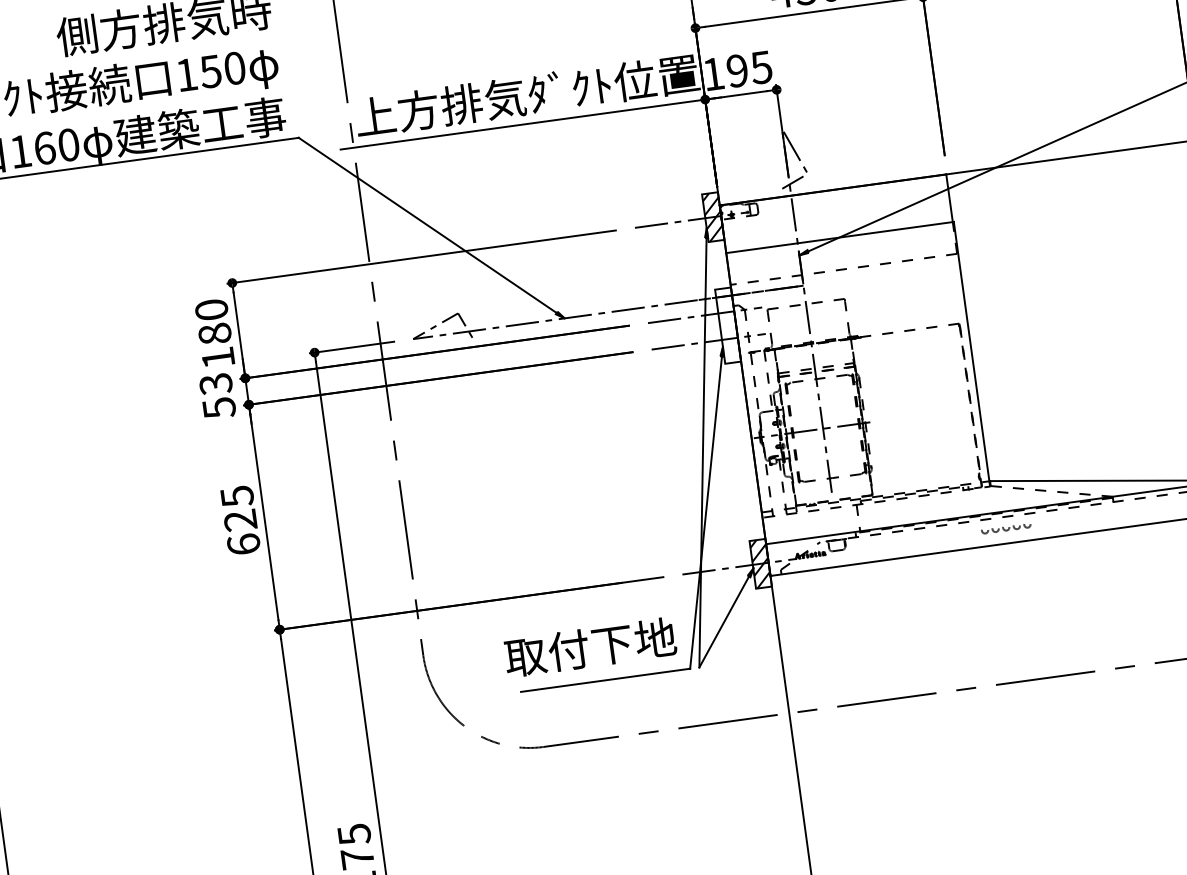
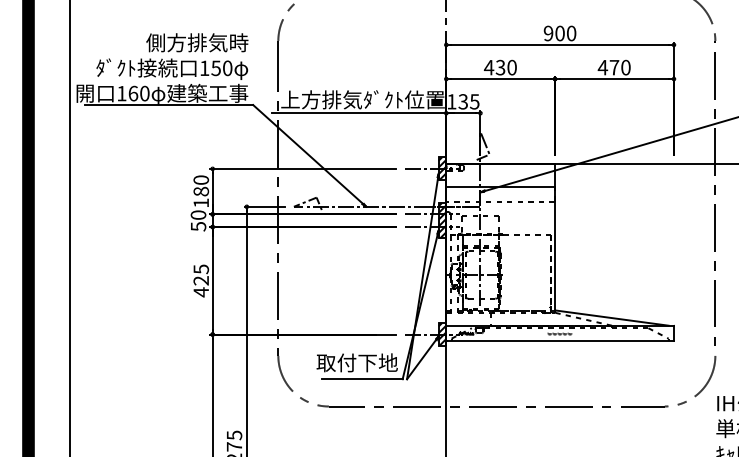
text: (735, 70) -> (462, 101), 195 -> 135
hatch: (728, 325) -> (442, 220), added
text: (215, 382) -> (198, 214), 53 -> 50
text: (244, 544) -> (201, 292), 625 -> 425

